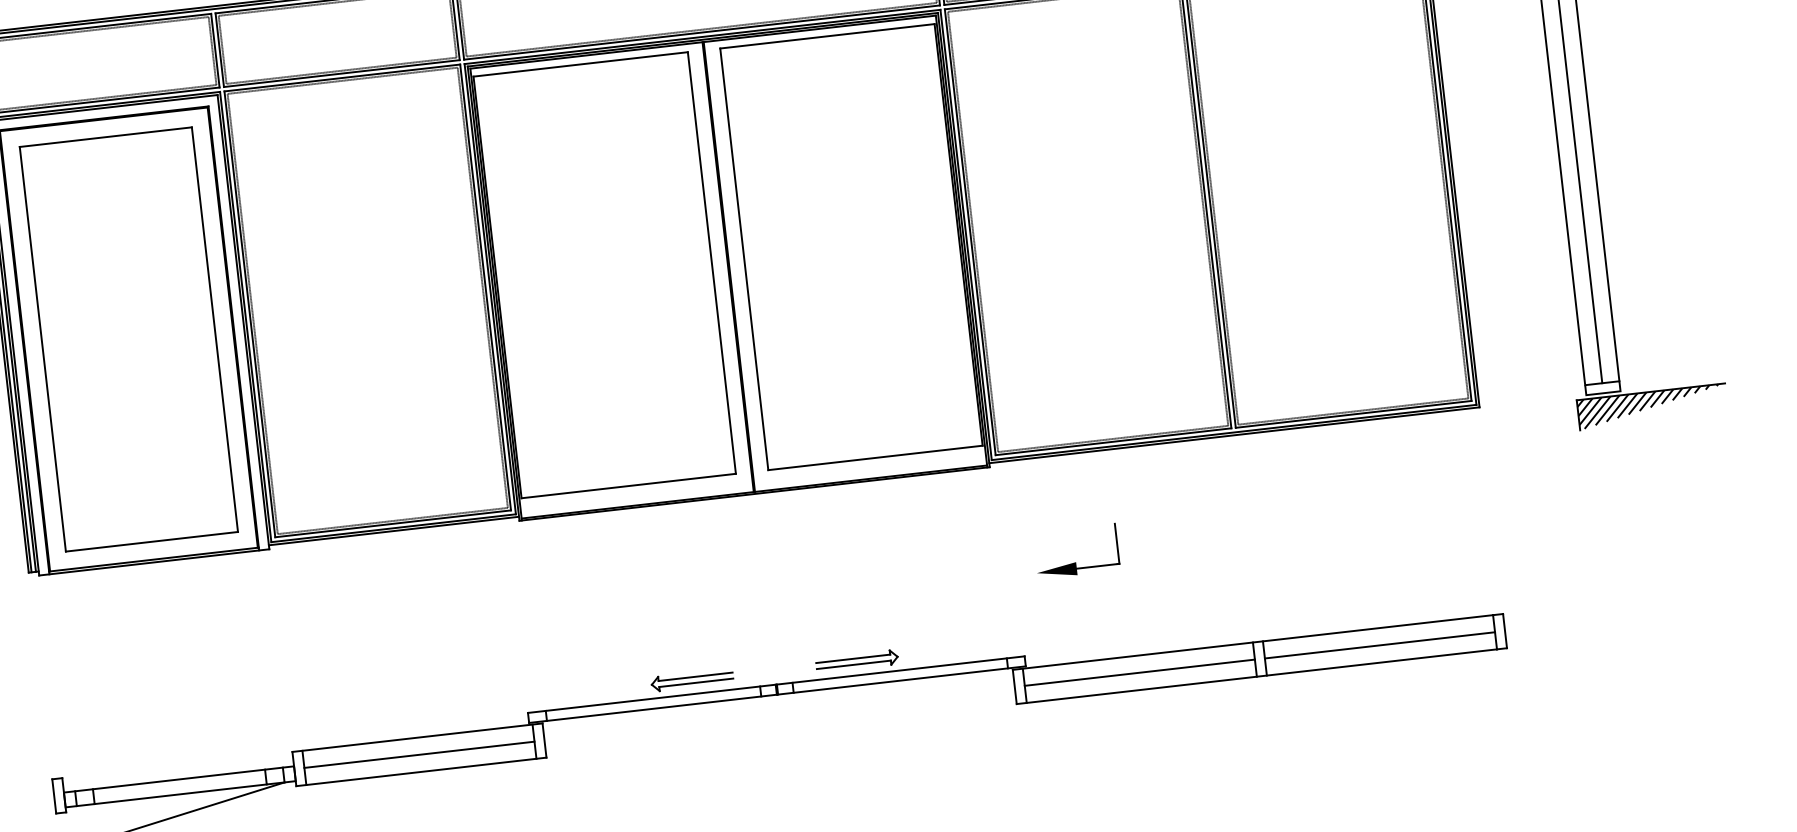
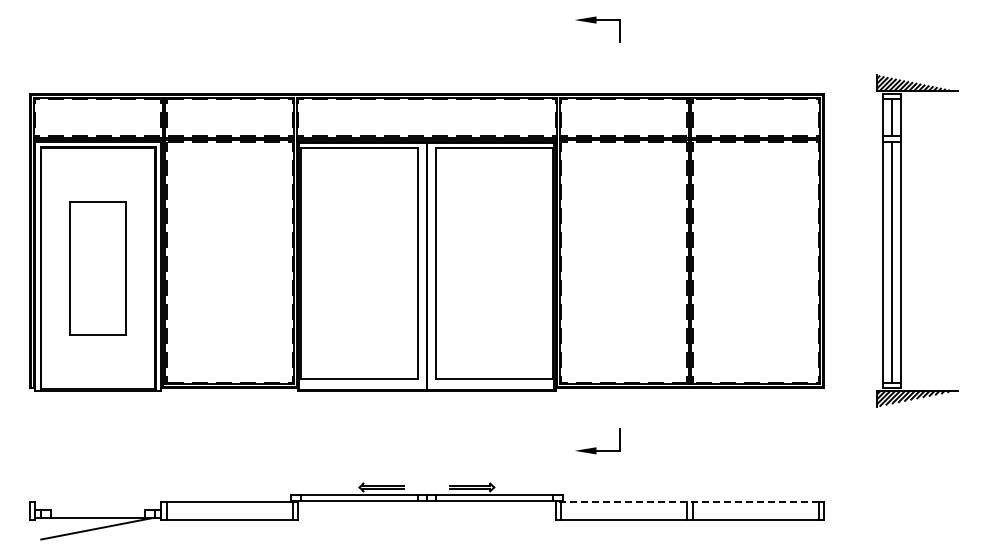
part: (127, 339) -> (97, 268), size x0.6
line: (1253, 642) -> (687, 501), solid -> dashed
line: (1379, 644) -> (755, 510), removed
line: (1140, 671) -> (624, 510), removed
line: (419, 753) -> (229, 510), removed
line: (179, 779) -> (98, 509), removed

